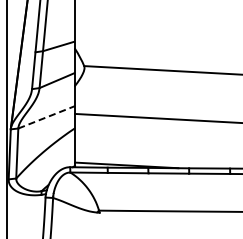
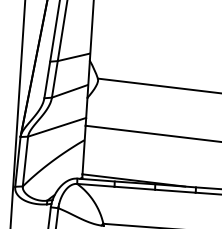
line: (46, 117) -> (56, 127), dashed -> solid

